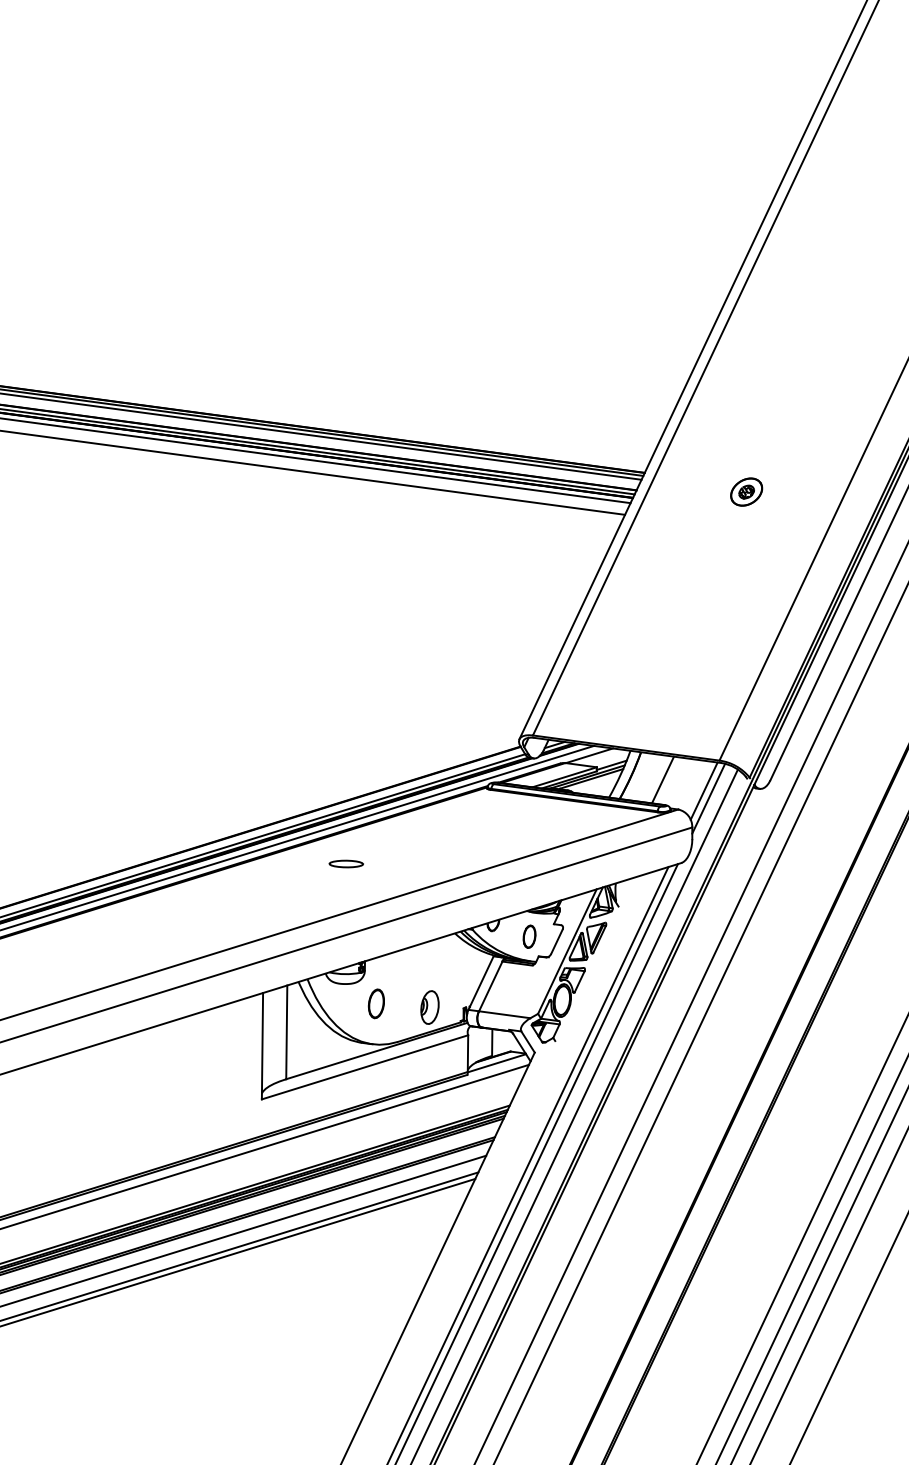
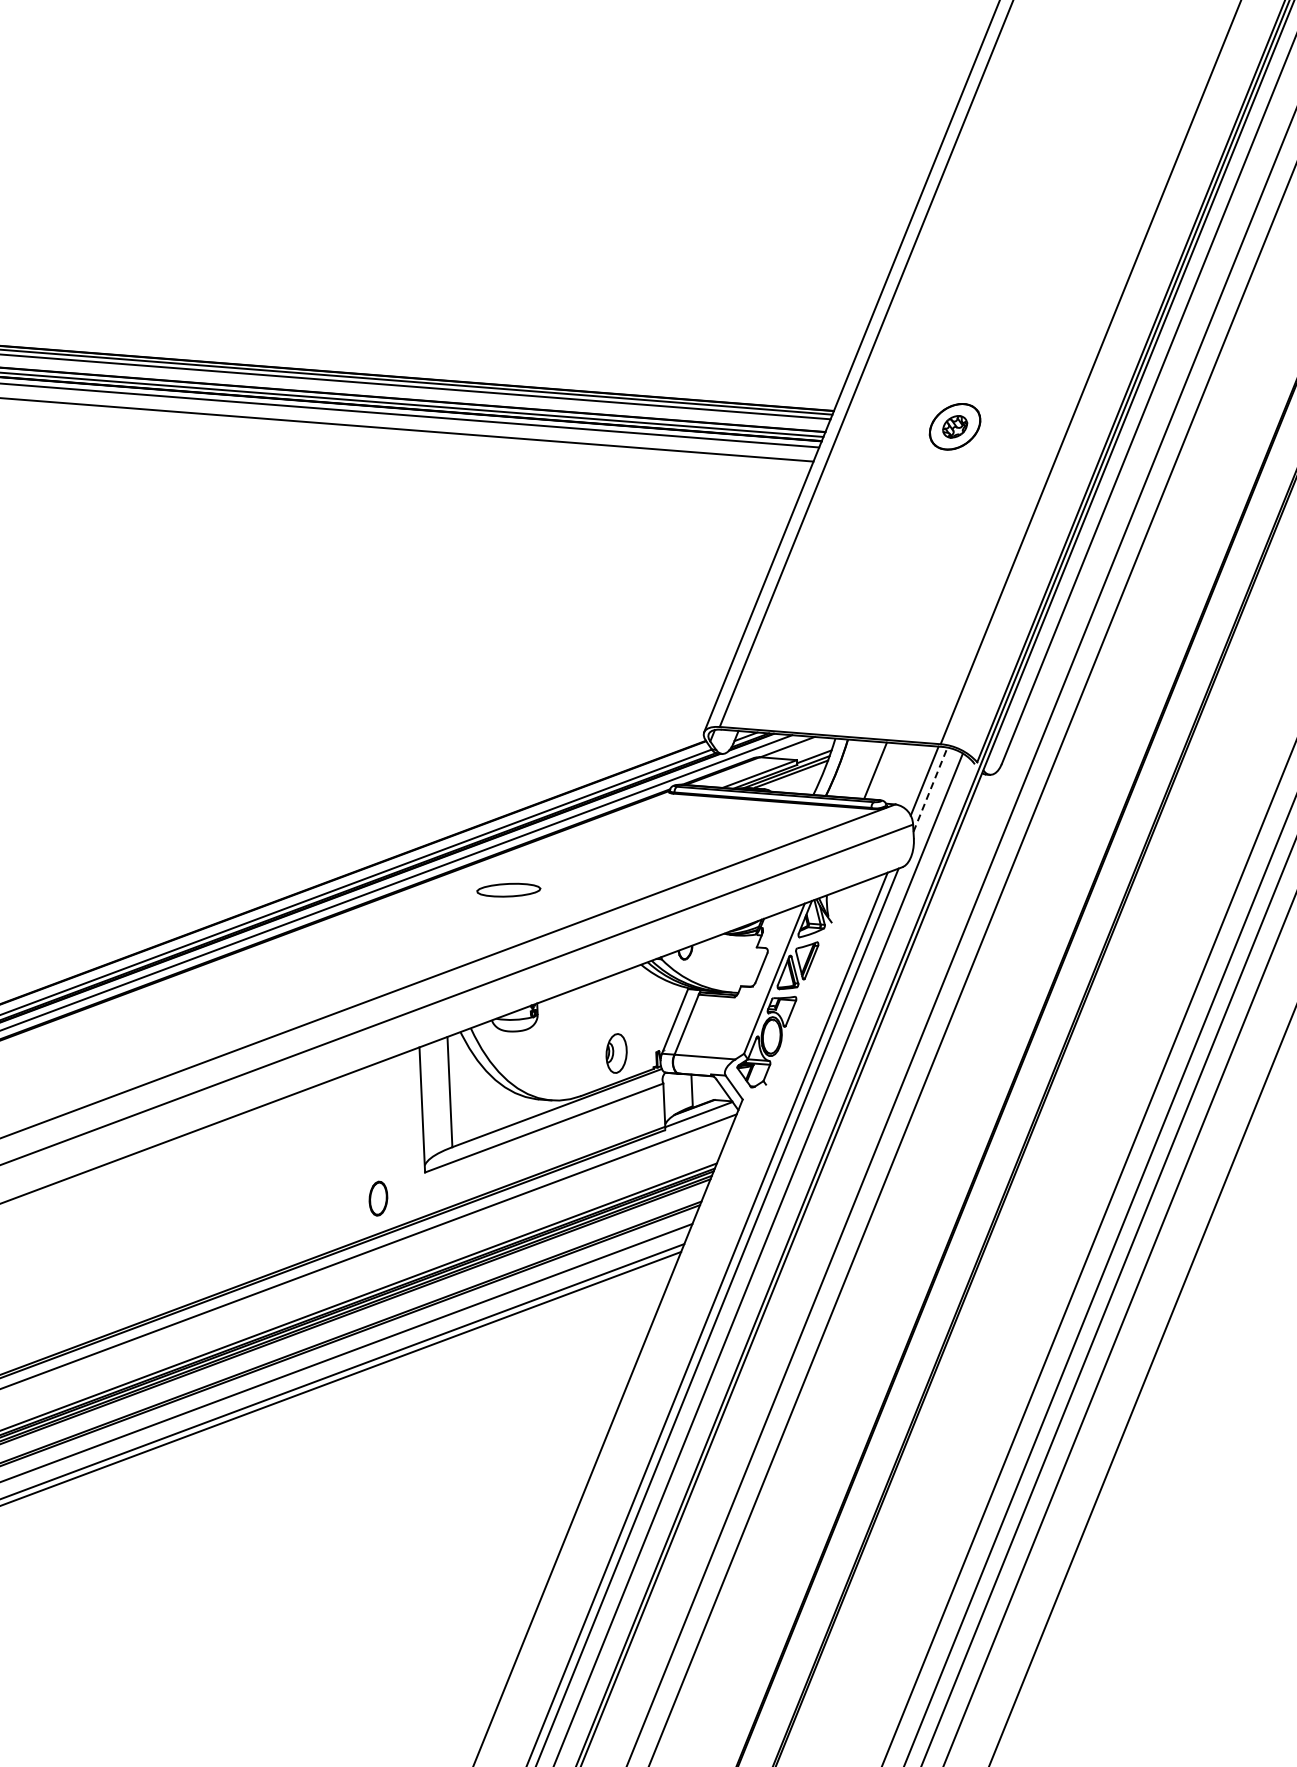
part: (746, 491) -> (954, 426), size x1.4
line: (708, 798) -> (930, 789), solid -> dashed
part: (346, 864) -> (508, 890), size x1.6
part: (529, 936) -> (728, 963), removed
part: (376, 1003) -> (378, 1198), moved

